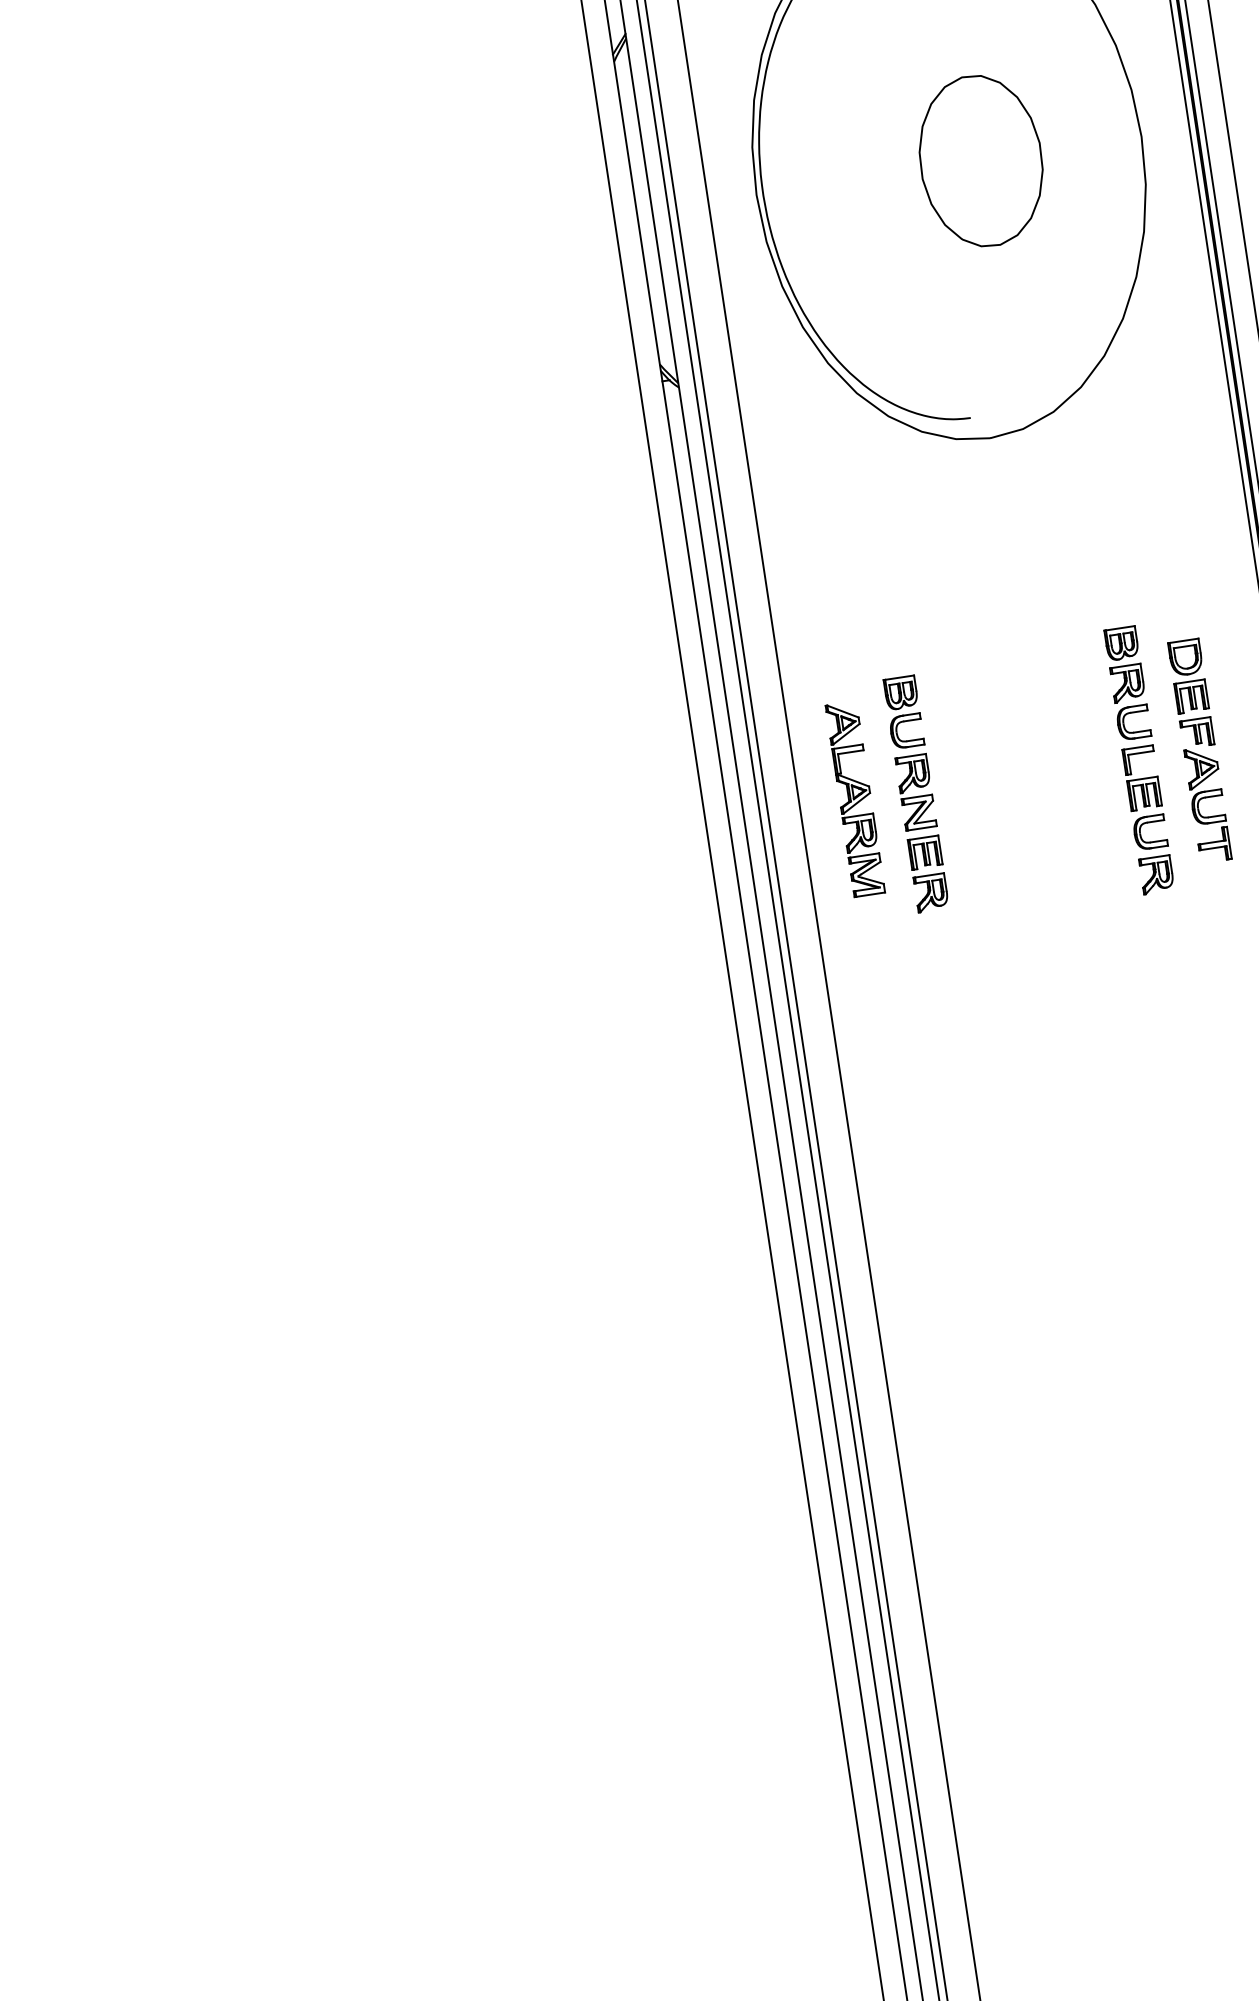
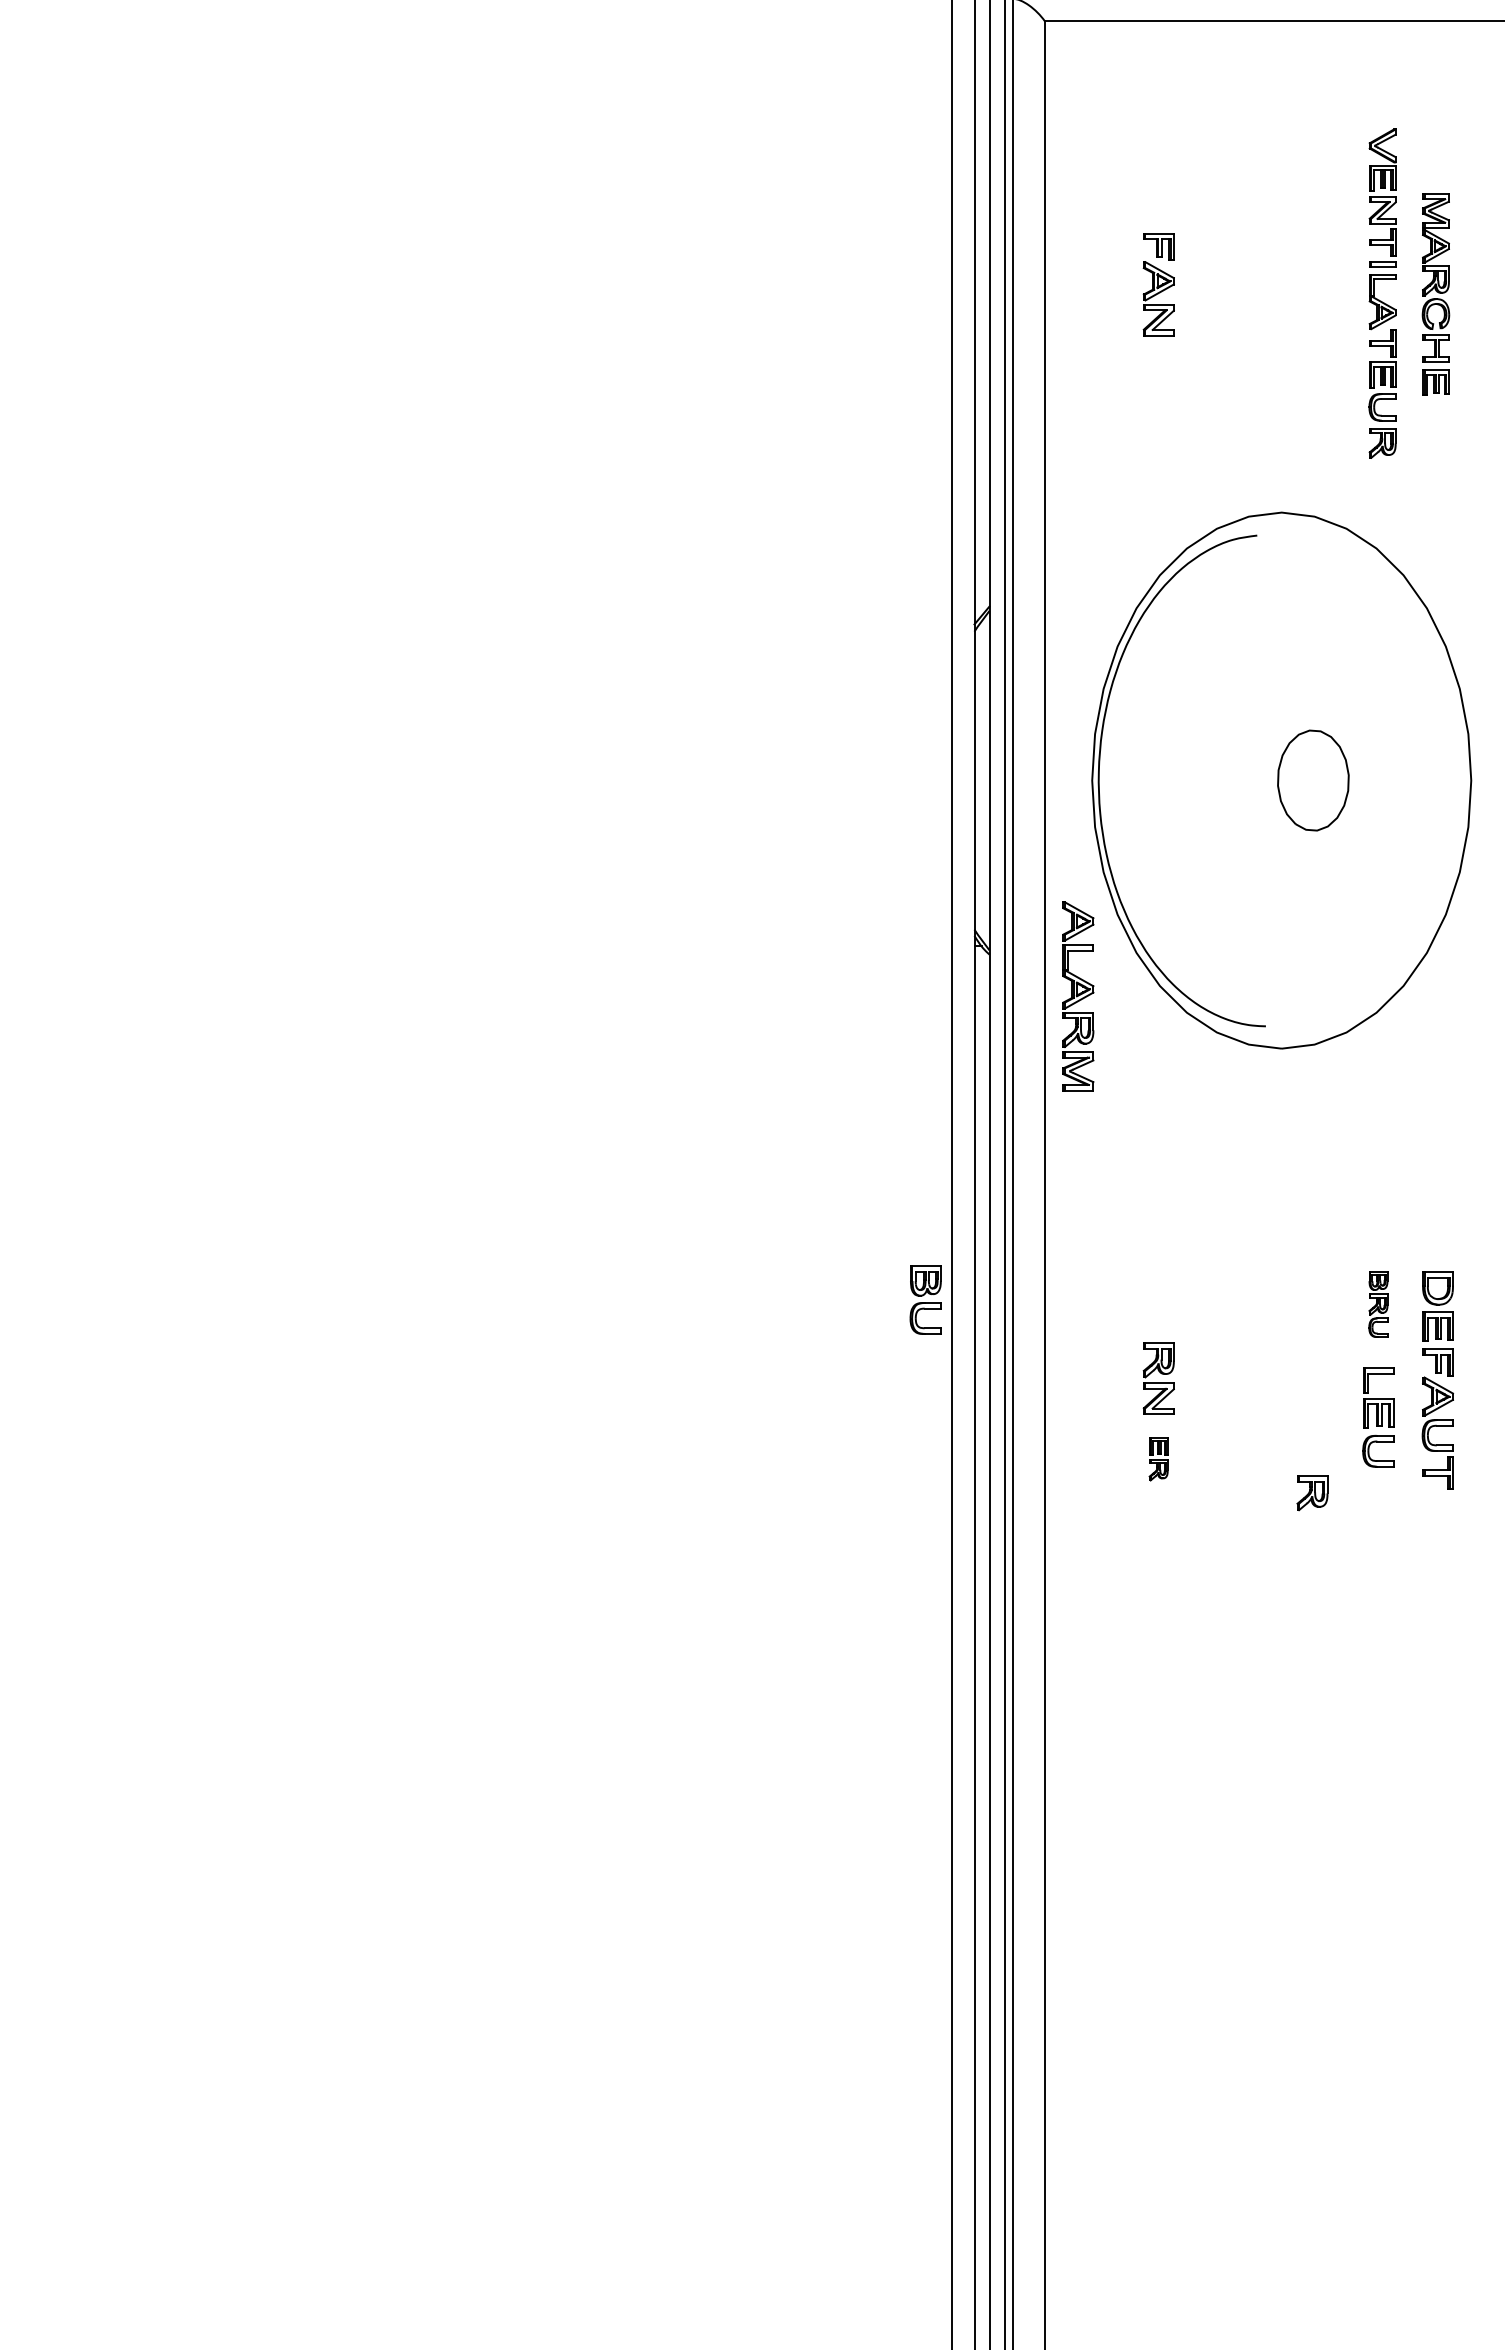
part: (981, 160) -> (1313, 780), size x0.6
part: (1127, 683) -> (1378, 1304), size x0.6
part: (903, 711) -> (925, 1299), moved
part: (855, 799) -> (1078, 996), moved
part: (928, 873) -> (1158, 1458), size x0.6
part: (1156, 875) -> (1312, 1493), moved

